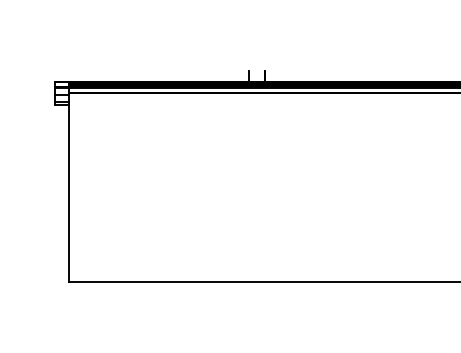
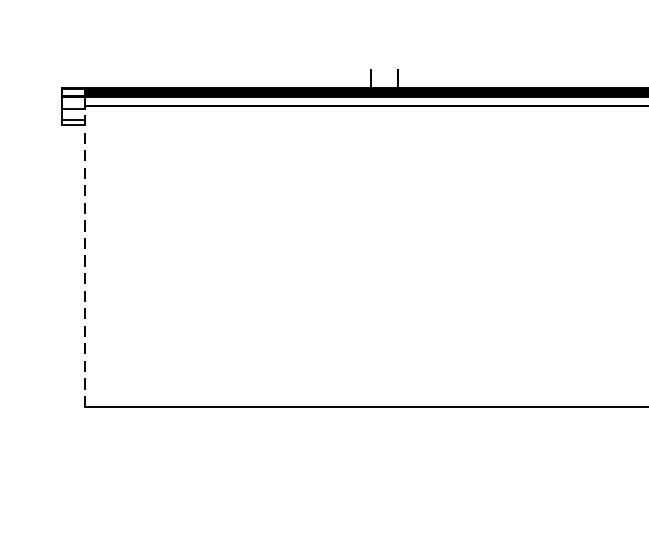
line: (69, 187) -> (85, 256), solid -> dashed

